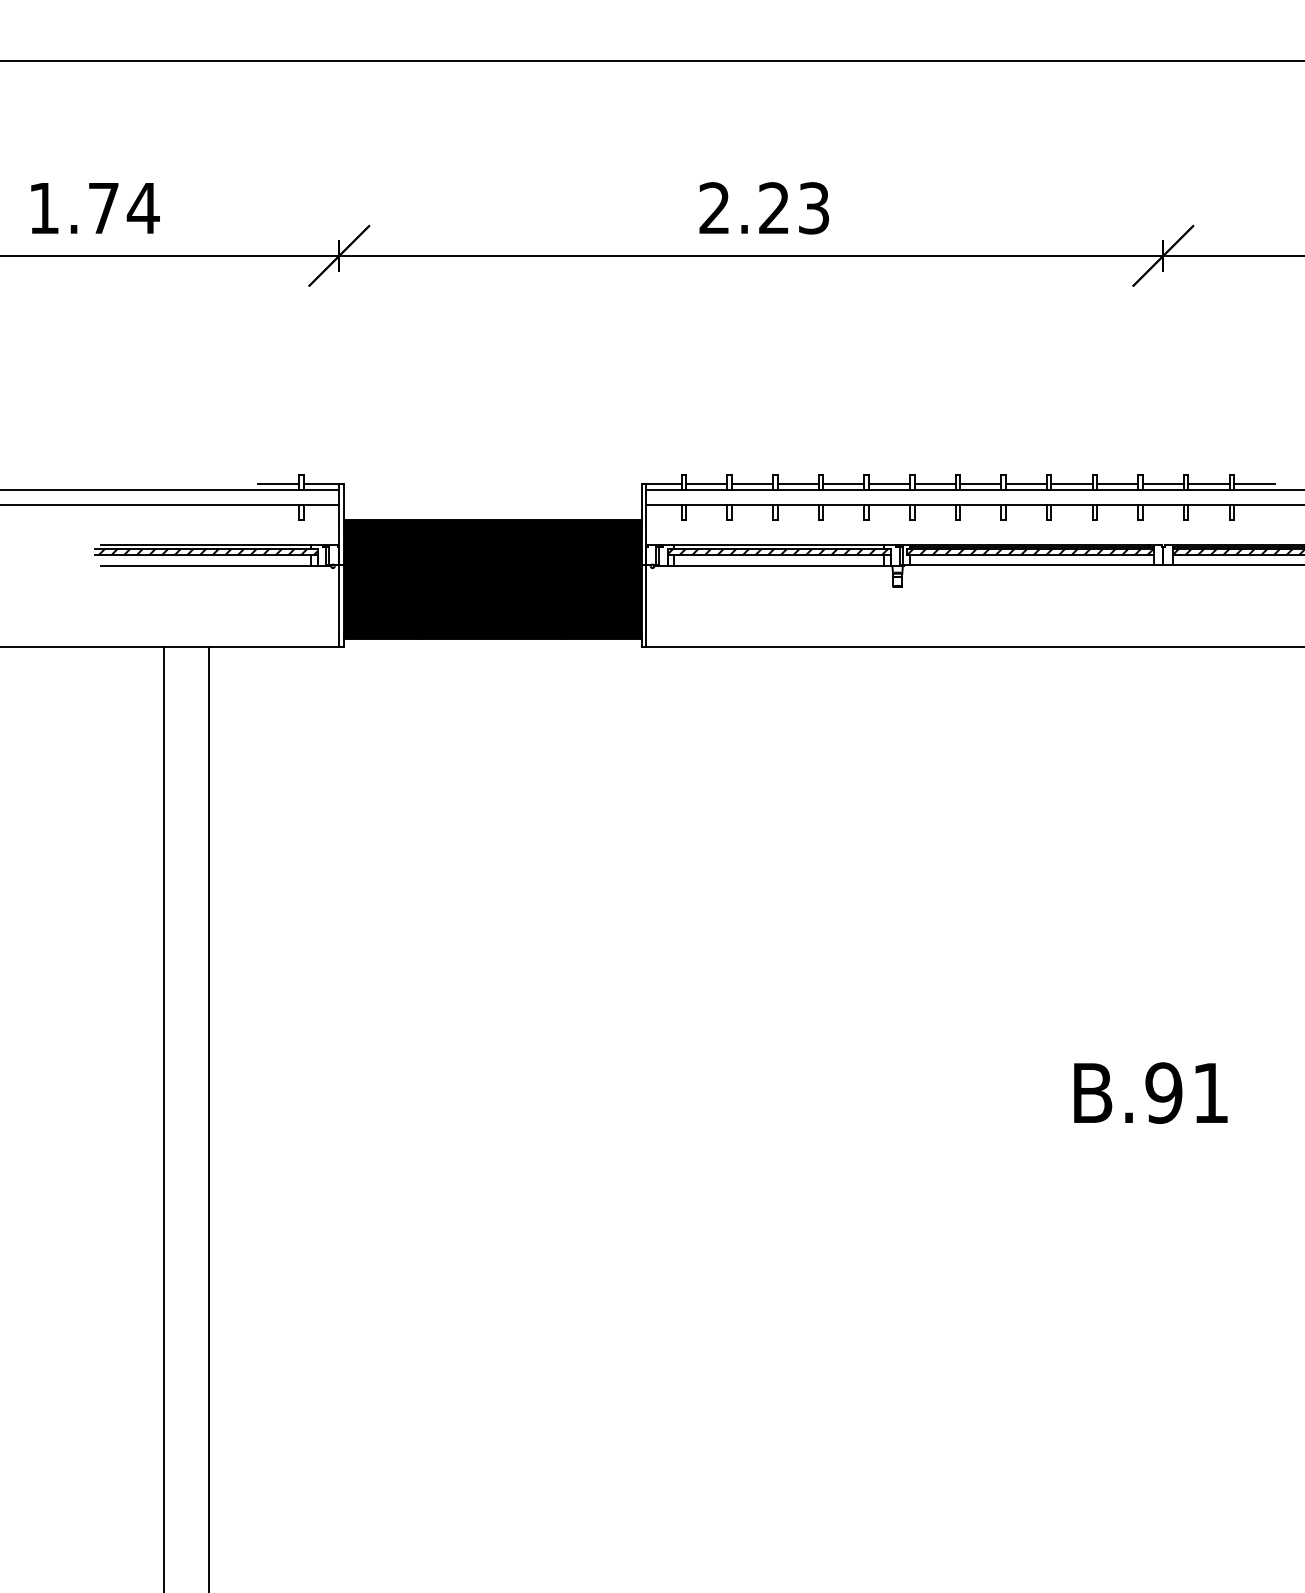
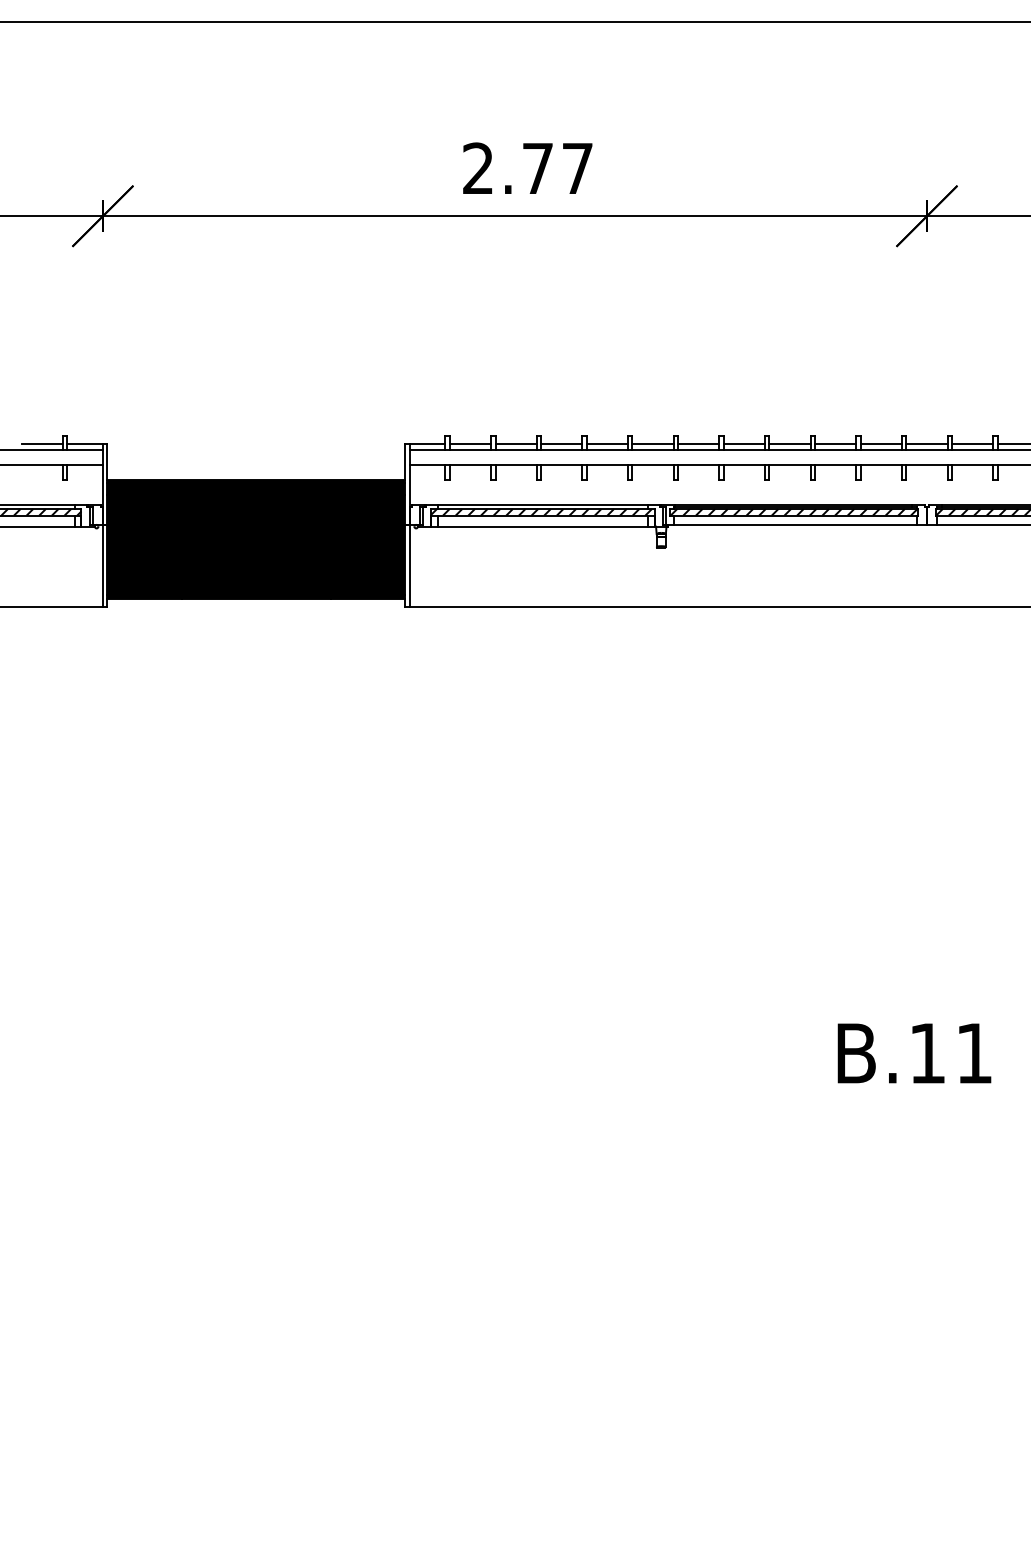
text: (794, 208) -> (558, 168), 2.23 -> 2.77
text: (1163, 1092) -> (927, 1052), B.91 -> B.11

